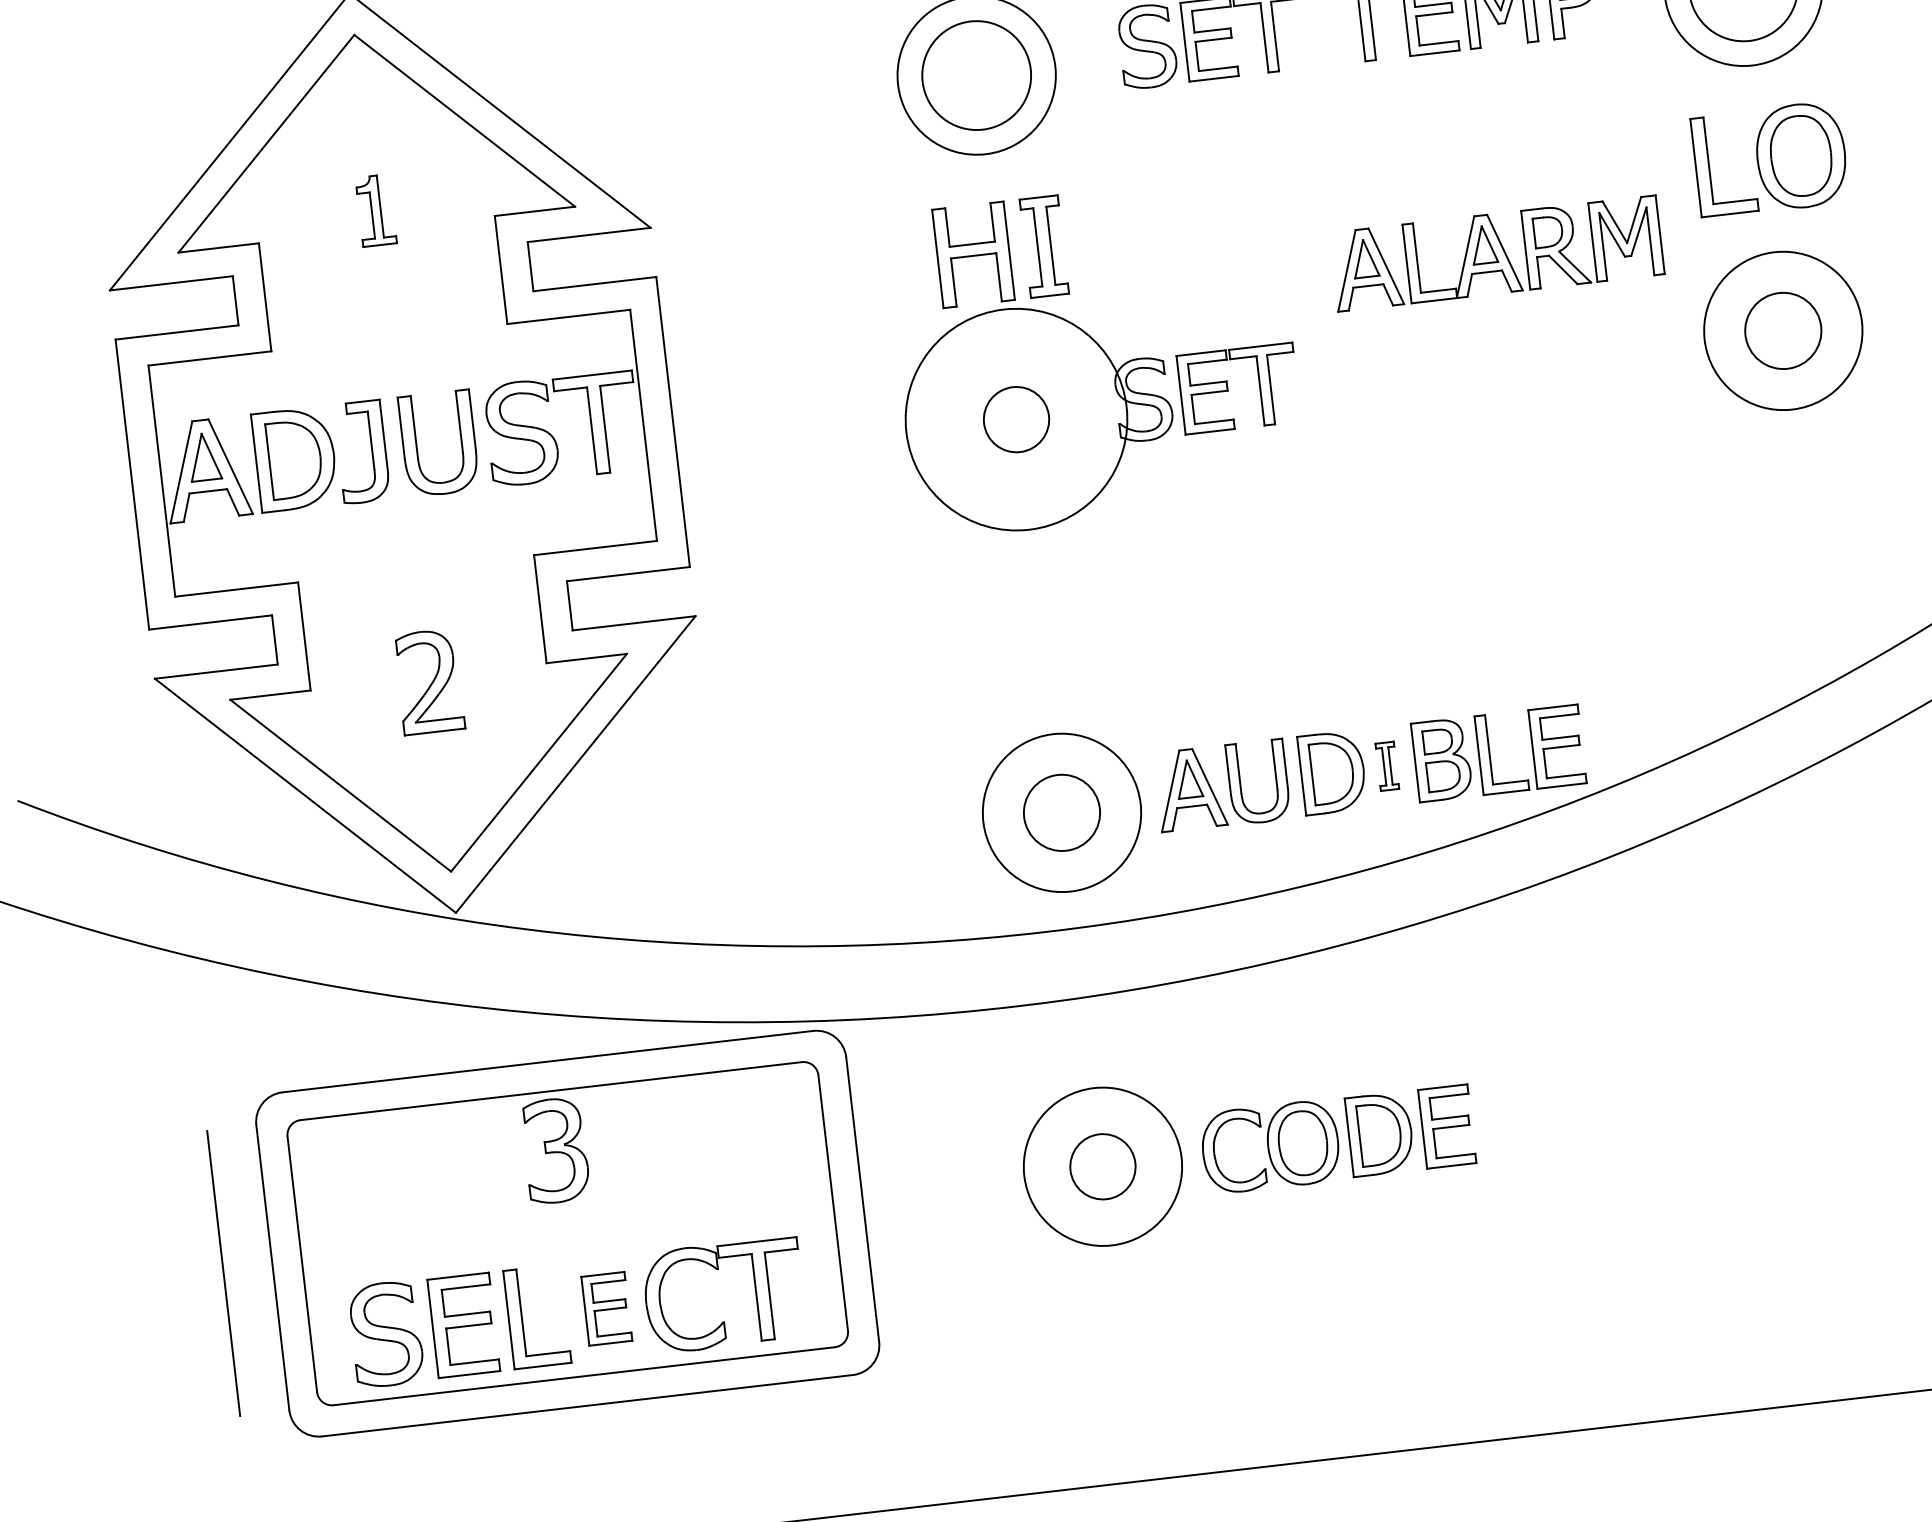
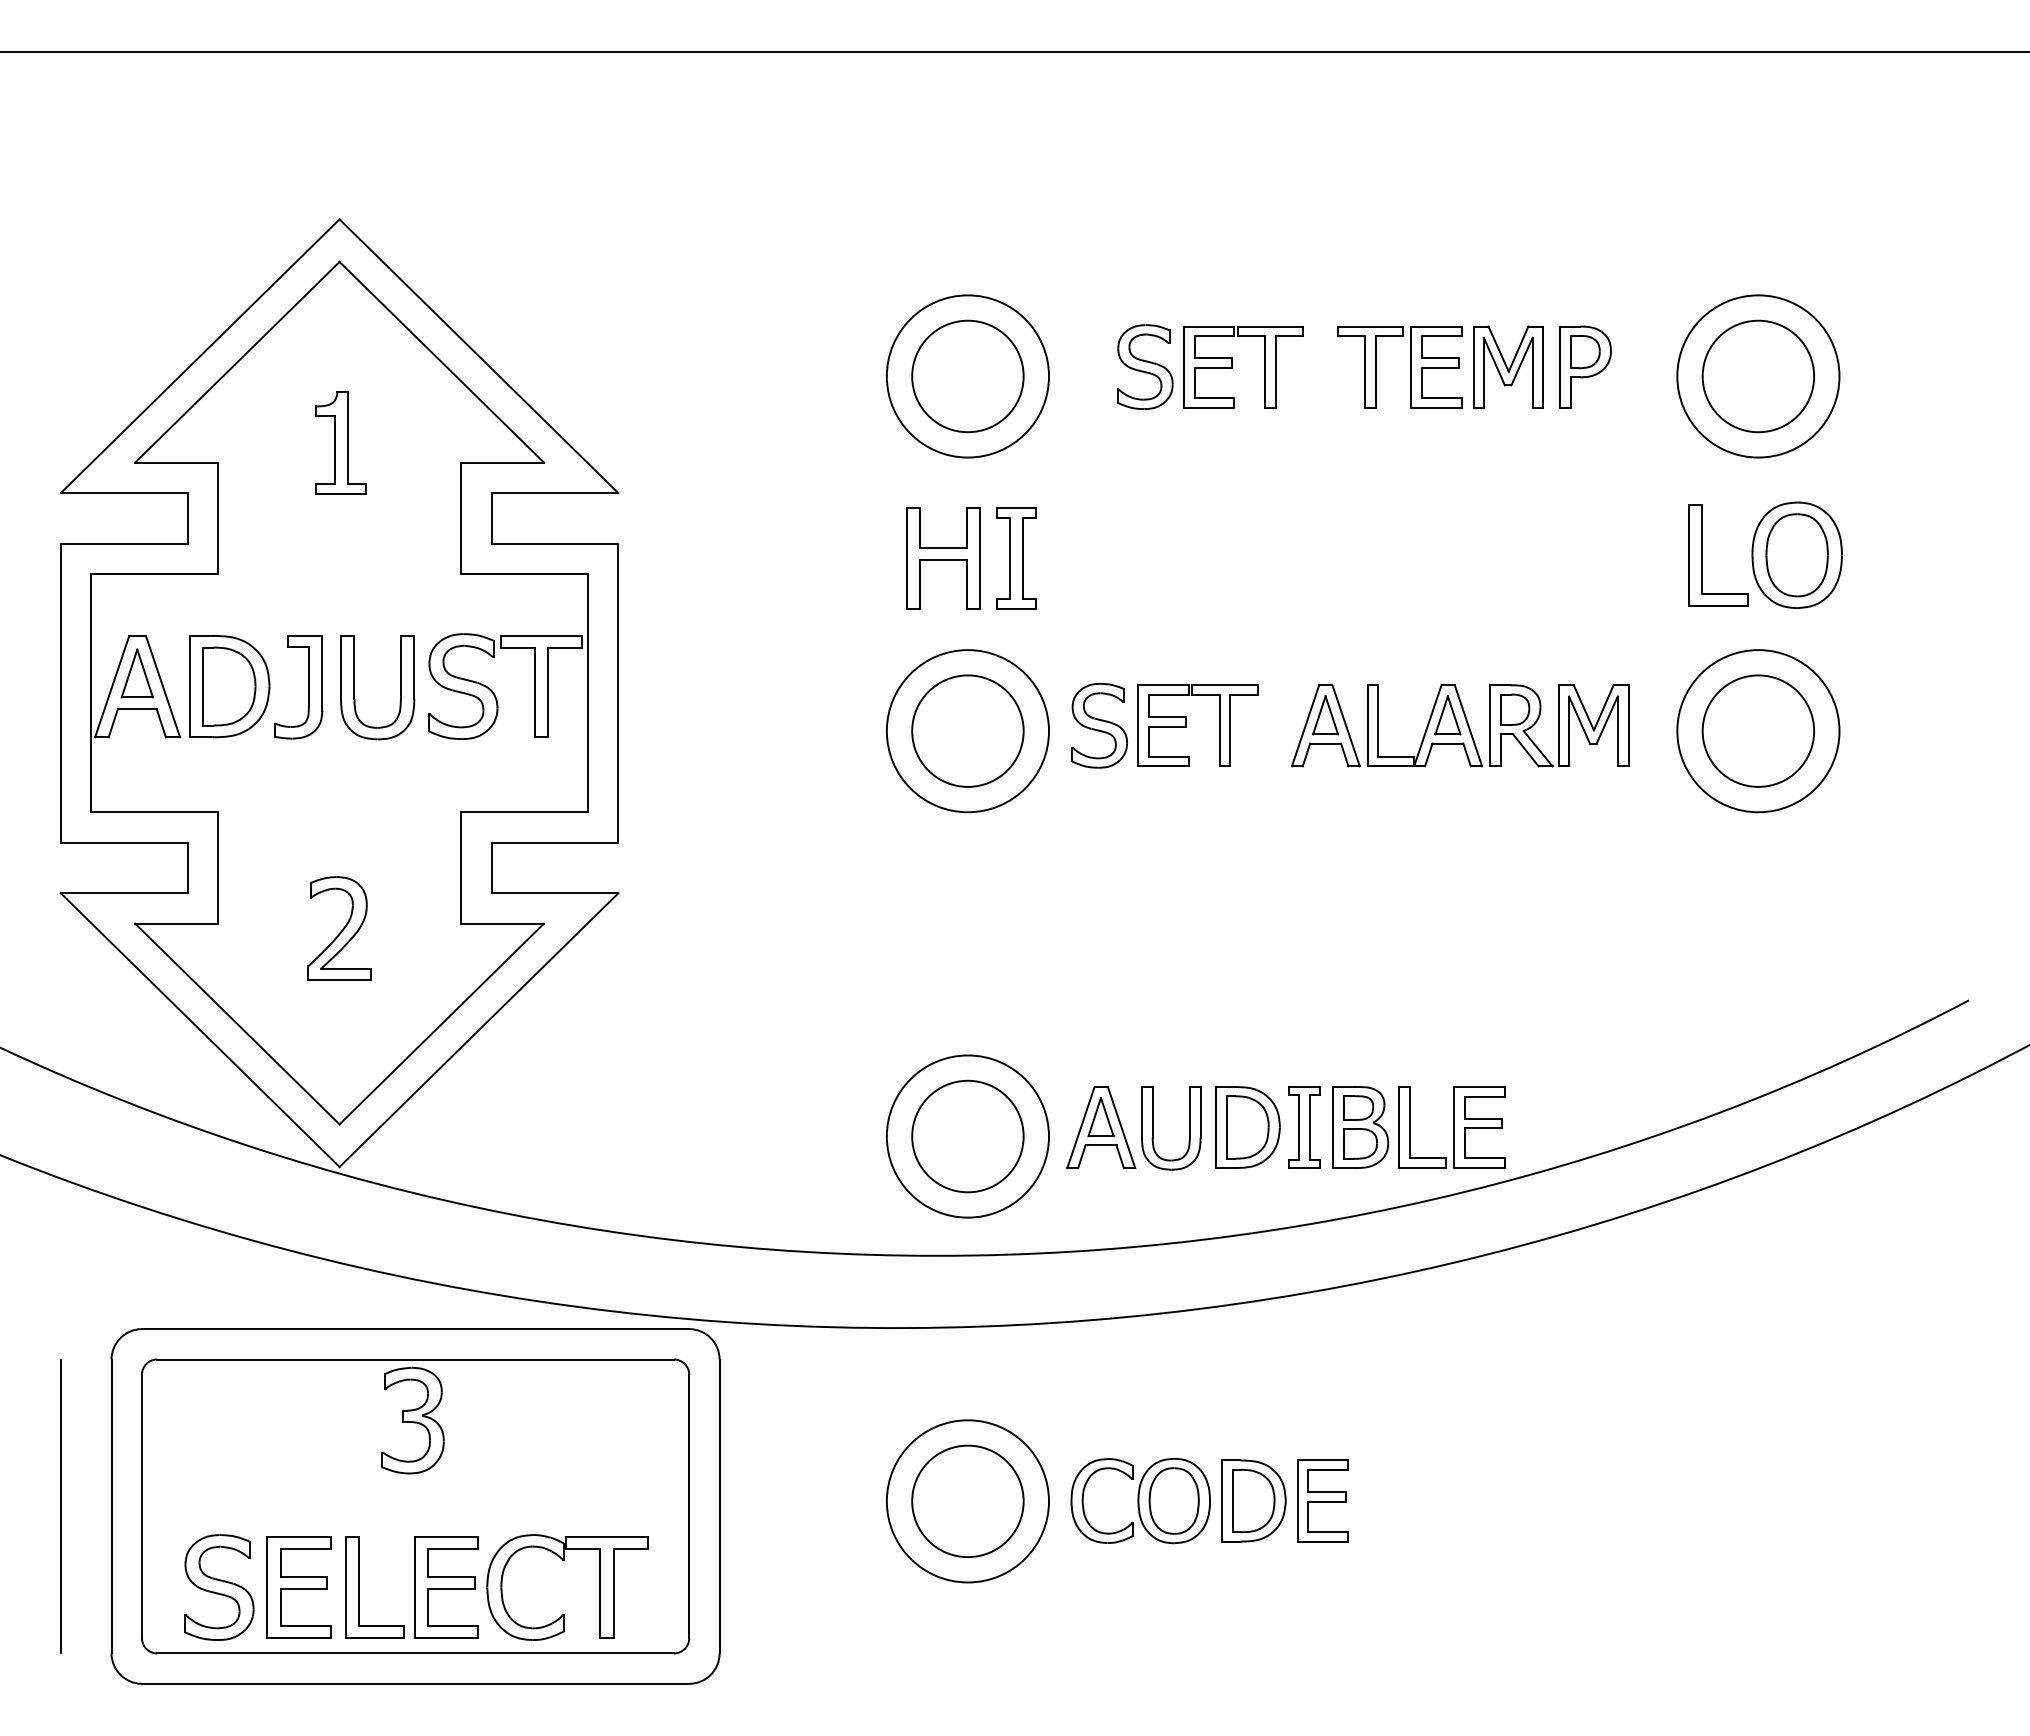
part: (375, 210) -> (340, 442), size x1.43
part: (1496, 253) -> (1459, 725), moved
circle: (1783, 330) -> (1758, 730), size x1.43
circle: (1016, 419) -> (967, 730), size x1.67
circle: (1016, 420) -> (967, 731), size x0.71
part: (1387, 766) -> (1304, 1127), size x1.67
circle: (1061, 812) -> (967, 1136), size x1.43
circle: (1102, 1166) -> (967, 1501), size x1.67
part: (606, 1308) -> (446, 1587), size x1.43

